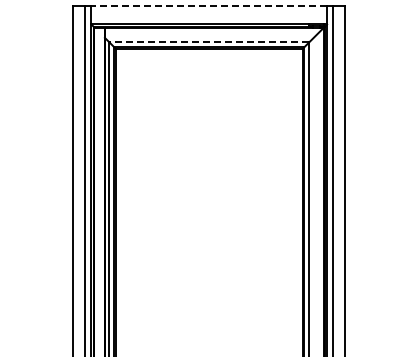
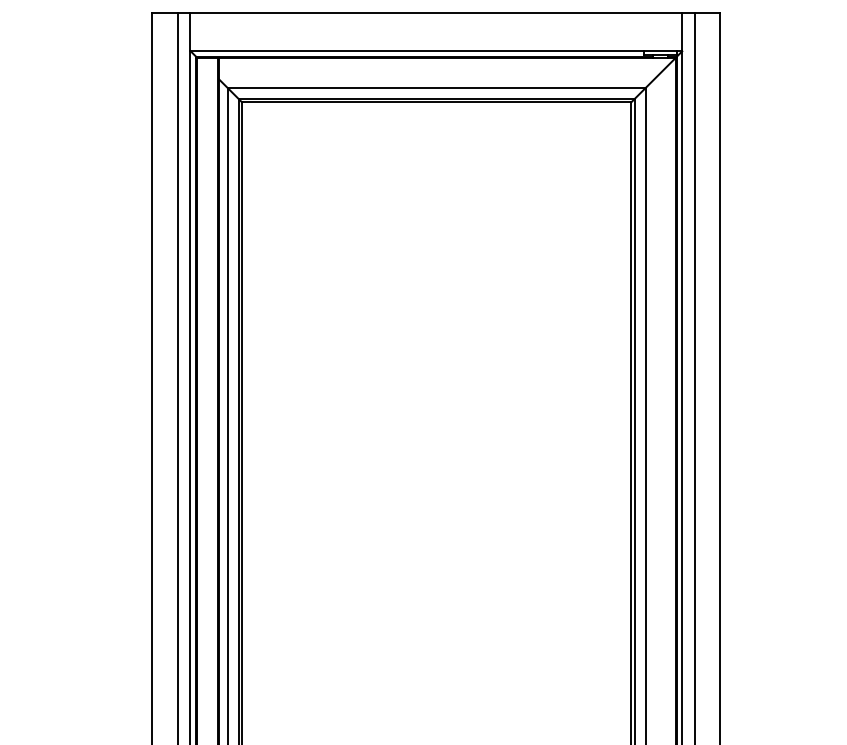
line: (209, 6) -> (437, 13), dashed -> solid
line: (208, 42) -> (434, 88), dashed -> solid

